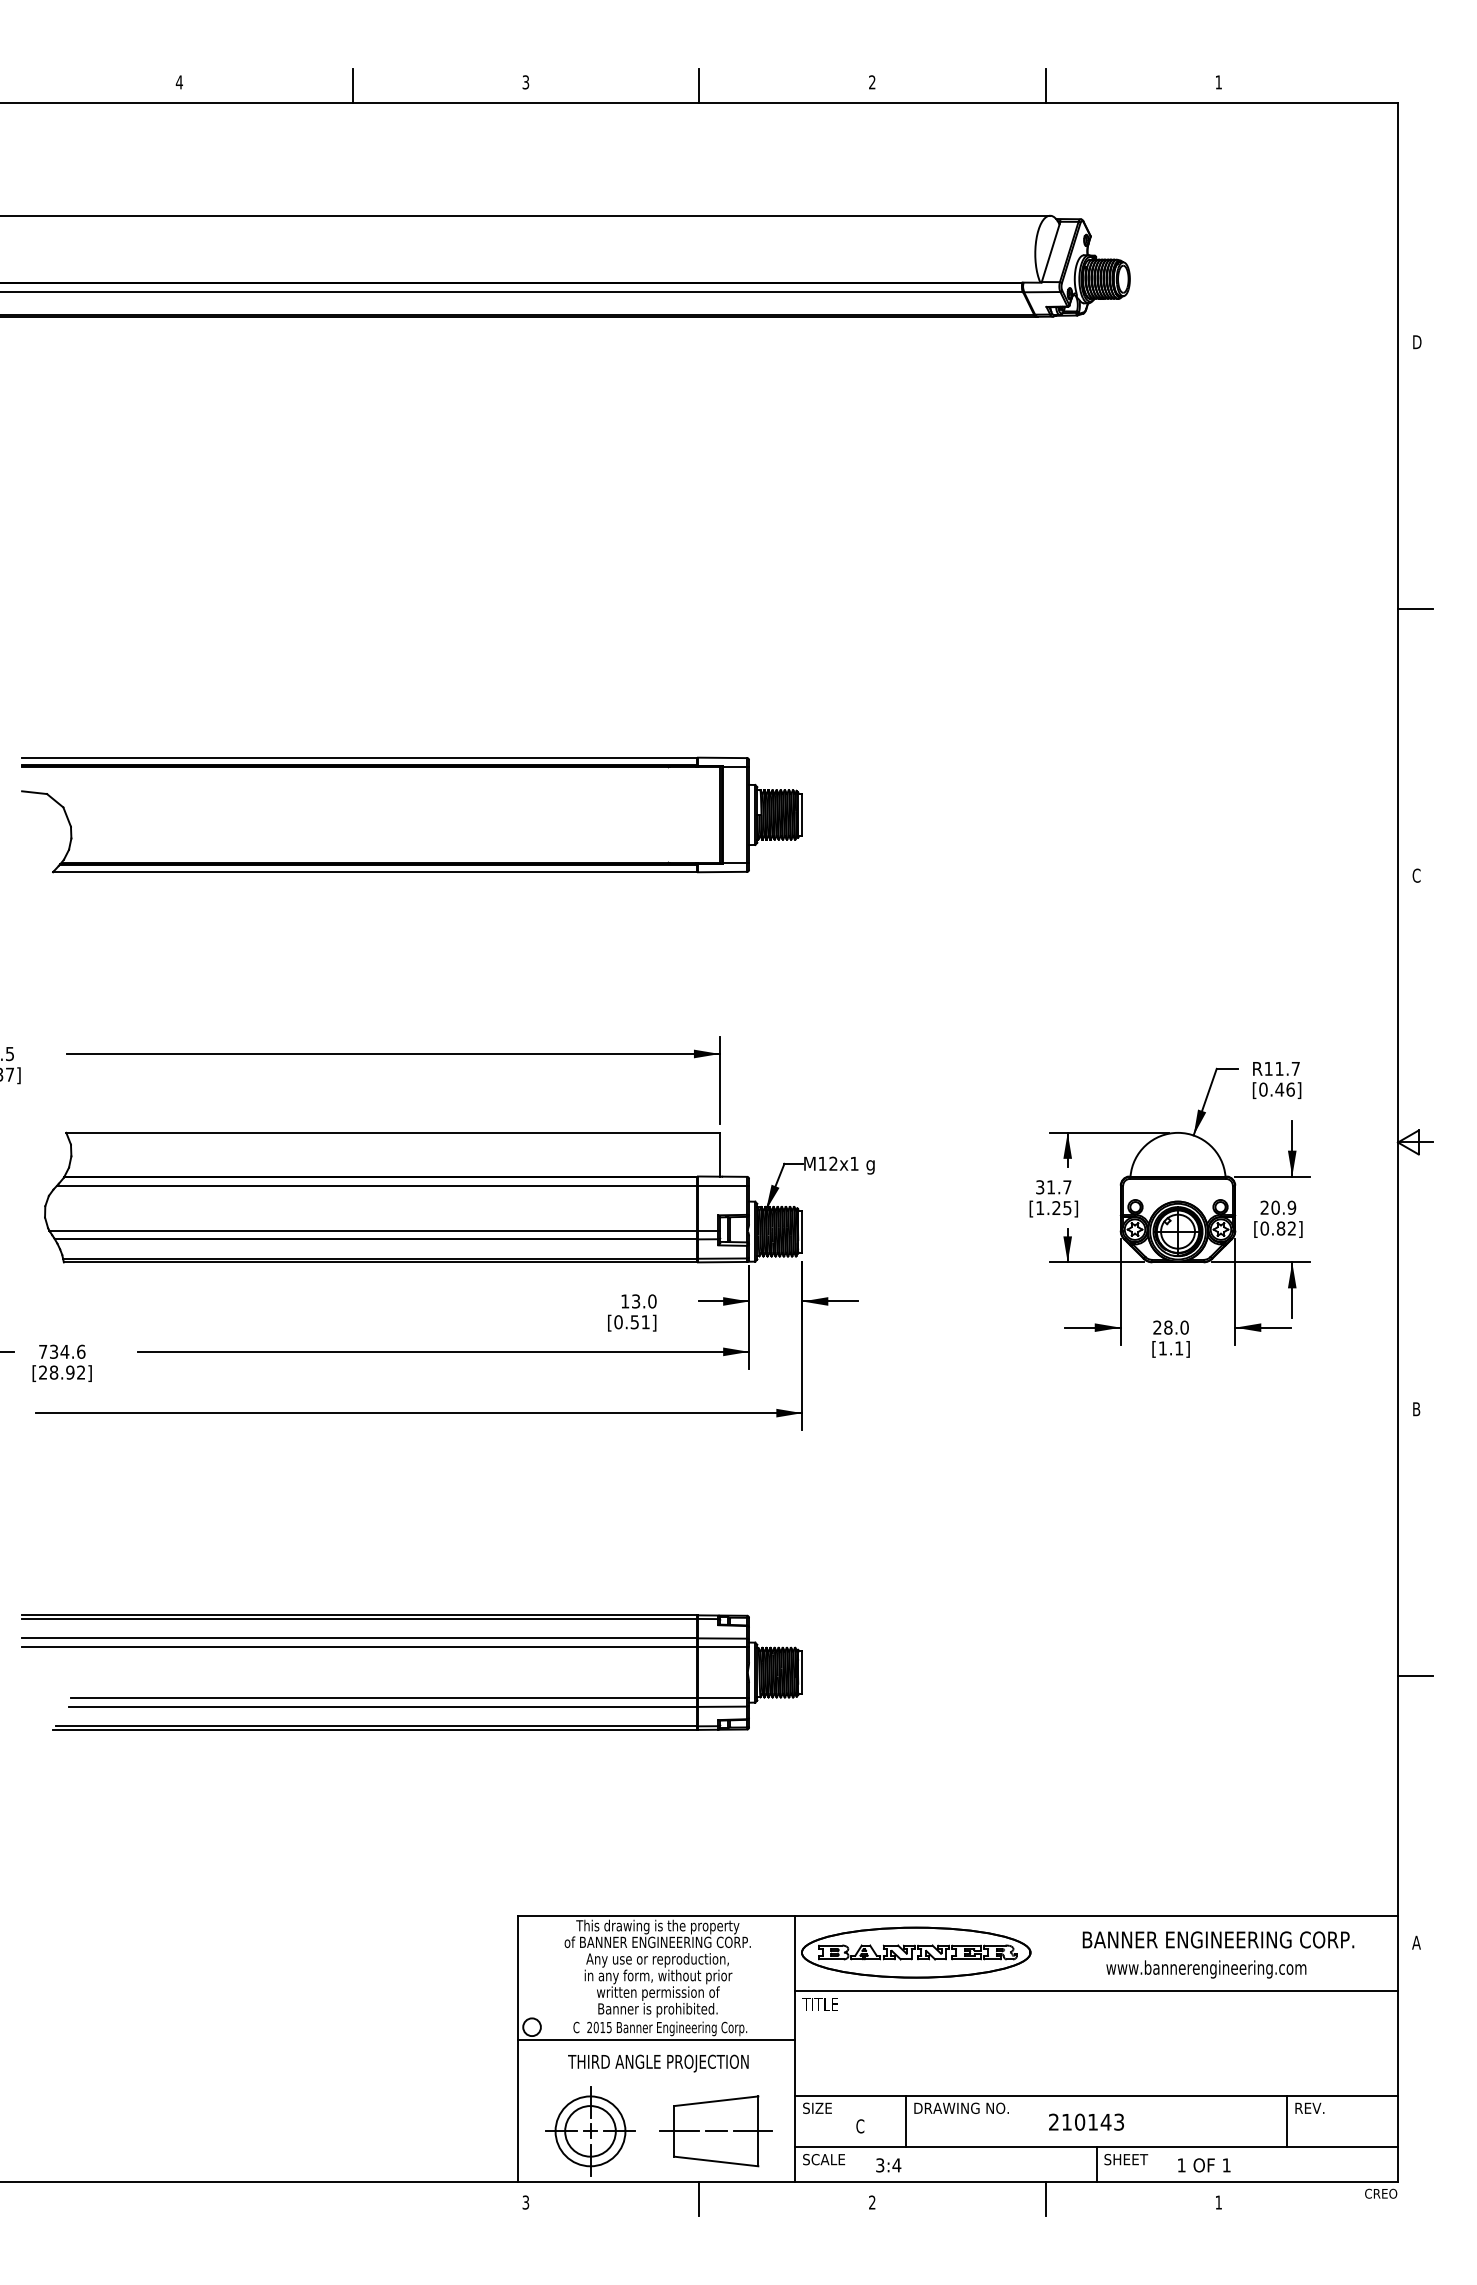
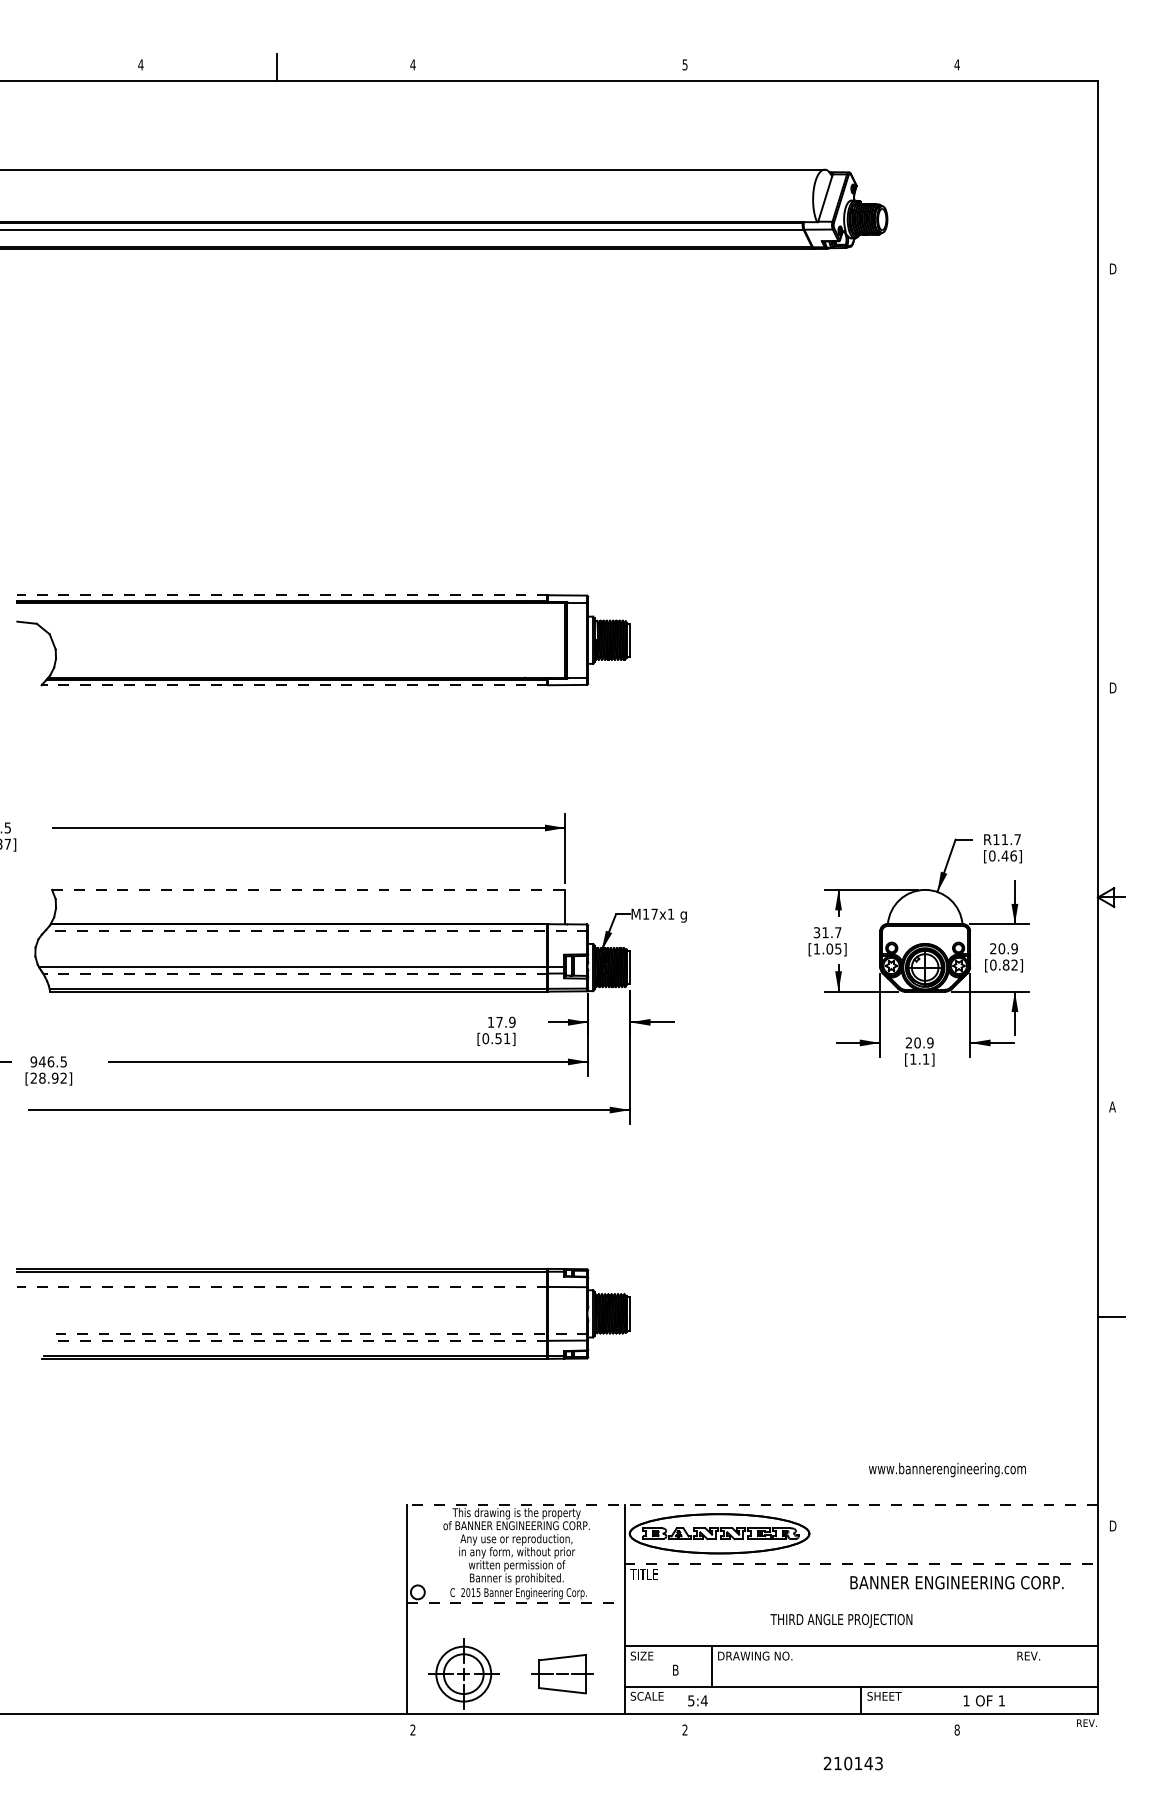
text: (525, 82) -> (412, 64), 3 -> 4
text: (872, 82) -> (685, 64), 2 -> 5
text: (1218, 82) -> (956, 64), 1 -> 4
line: (699, 85) -> (549, 67), removed
line: (1045, 85) -> (821, 67), removed
line: (1414, 608) -> (1110, 478), removed
line: (360, 757) -> (283, 595), solid -> dashed
line: (375, 872) -> (294, 685), solid -> dashed
text: (1416, 875) -> (1112, 687), C -> D
line: (393, 1132) -> (309, 889), solid -> dashed
text: (833, 1163) -> (654, 913), M12x1 -> M17x1
line: (403, 1185) -> (316, 931), solid -> dashed
text: (1056, 1208) -> (829, 949), [1.25] -> [1.05]
line: (376, 1239) -> (295, 973), solid -> dashed
text: (644, 1301) -> (506, 1022), 13.0 -> 17.9
text: (1176, 1327) -> (924, 1042), 28.0 -> 20.9
text: (61, 1351) -> (48, 1061), 734.6 -> 946.5
text: (1416, 1409) -> (1112, 1107), B -> A
line: (360, 1638) -> (283, 1287), solid -> dashed
line: (385, 1647) -> (302, 1294), removed
line: (409, 1698) -> (321, 1334), solid -> dashed
line: (383, 1706) -> (301, 1340), solid -> dashed
line: (958, 1915) -> (752, 1504), solid -> dashed
text: (1218, 1939) -> (956, 1582), moved
text: (1416, 1942) -> (1112, 1525), A -> D
text: (1206, 1969) -> (947, 1470), moved
line: (1097, 1990) -> (861, 1563), solid -> dashed
line: (656, 2040) -> (515, 1602), solid -> dashed
text: (658, 2063) -> (841, 1620), moved
text: (1086, 2121) -> (853, 1763), moved
line: (1287, 2121) -> (1011, 1666), removed
text: (860, 2126) -> (675, 1670), C -> B
part: (715, 2131) -> (561, 1674), size x0.7
text: (880, 2164) -> (691, 1700), 3:4 -> 5:4
text: (1204, 2165) -> (984, 1700), moved
text: (1381, 2193) -> (1085, 1722), CREO -> REV.
line: (699, 2198) -> (549, 1726), removed
line: (1045, 2198) -> (821, 1726), removed
text: (525, 2202) -> (412, 1730), 3 -> 2
text: (1218, 2202) -> (956, 1730), 1 -> 8

